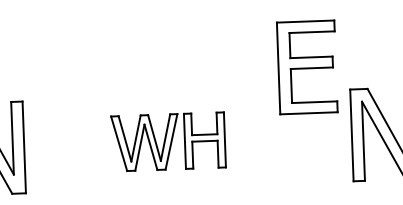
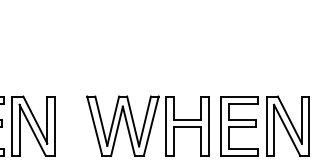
part: (307, 67) -> (239, 126), moved
part: (167, 140) -> (147, 125), size x1.67

